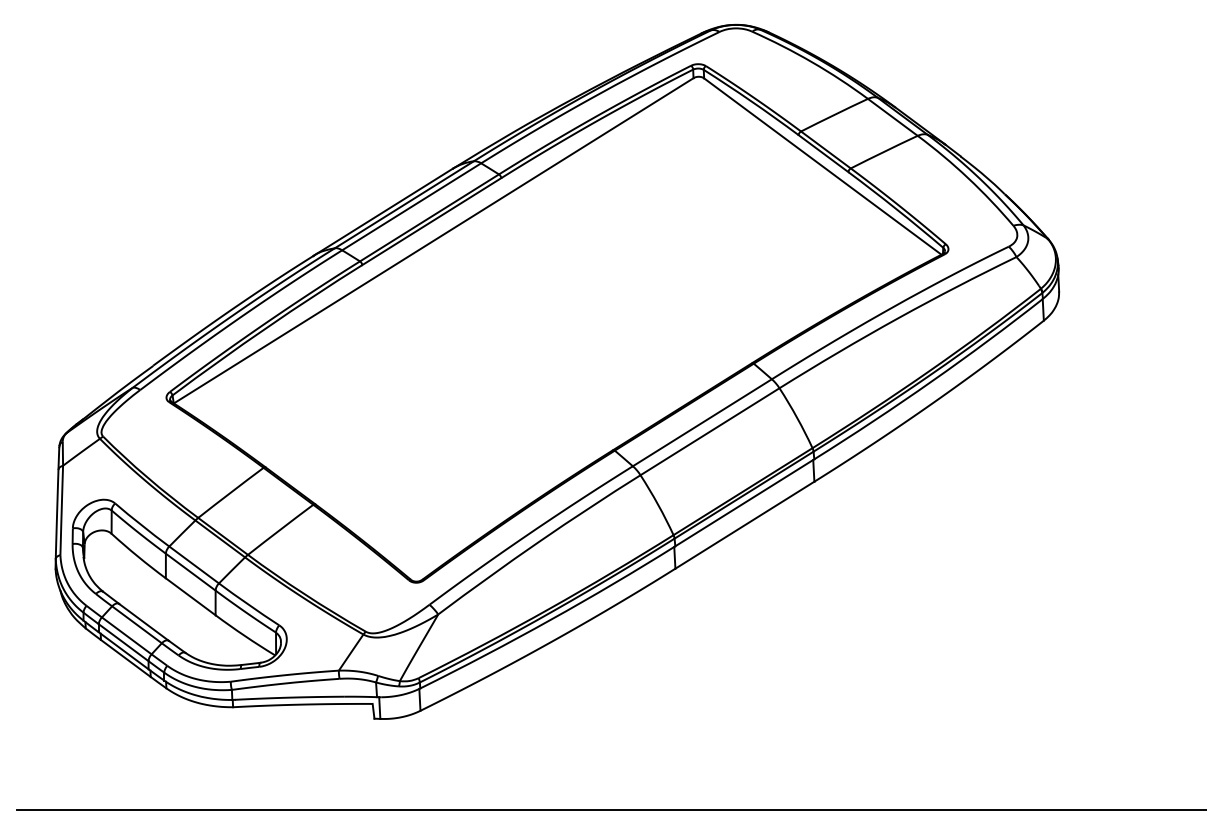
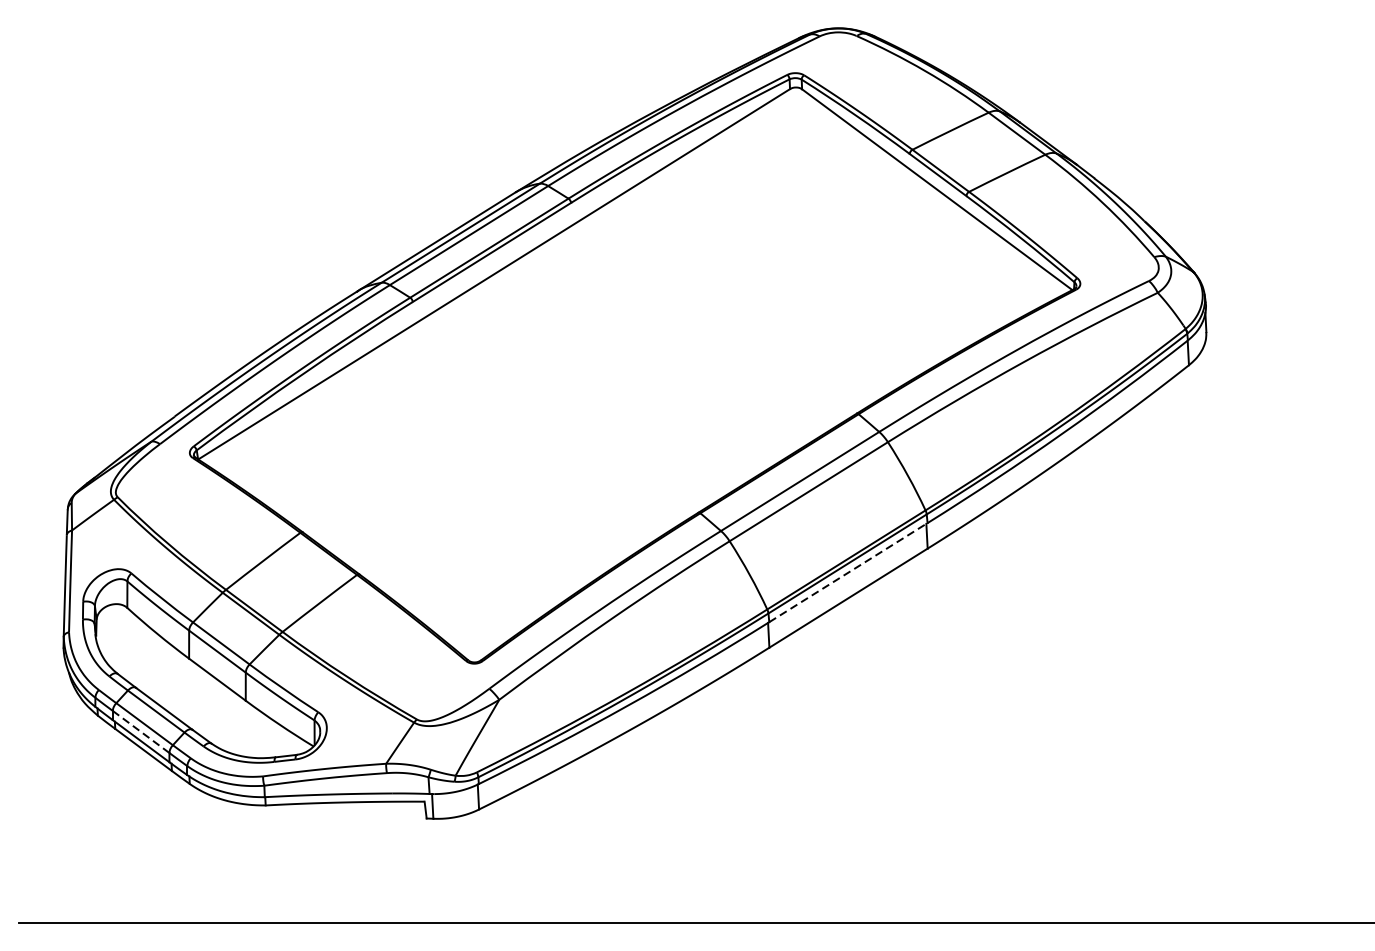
line: (744, 502) -> (848, 572), solid -> dashed
line: (123, 642) -> (140, 731), solid -> dashed

